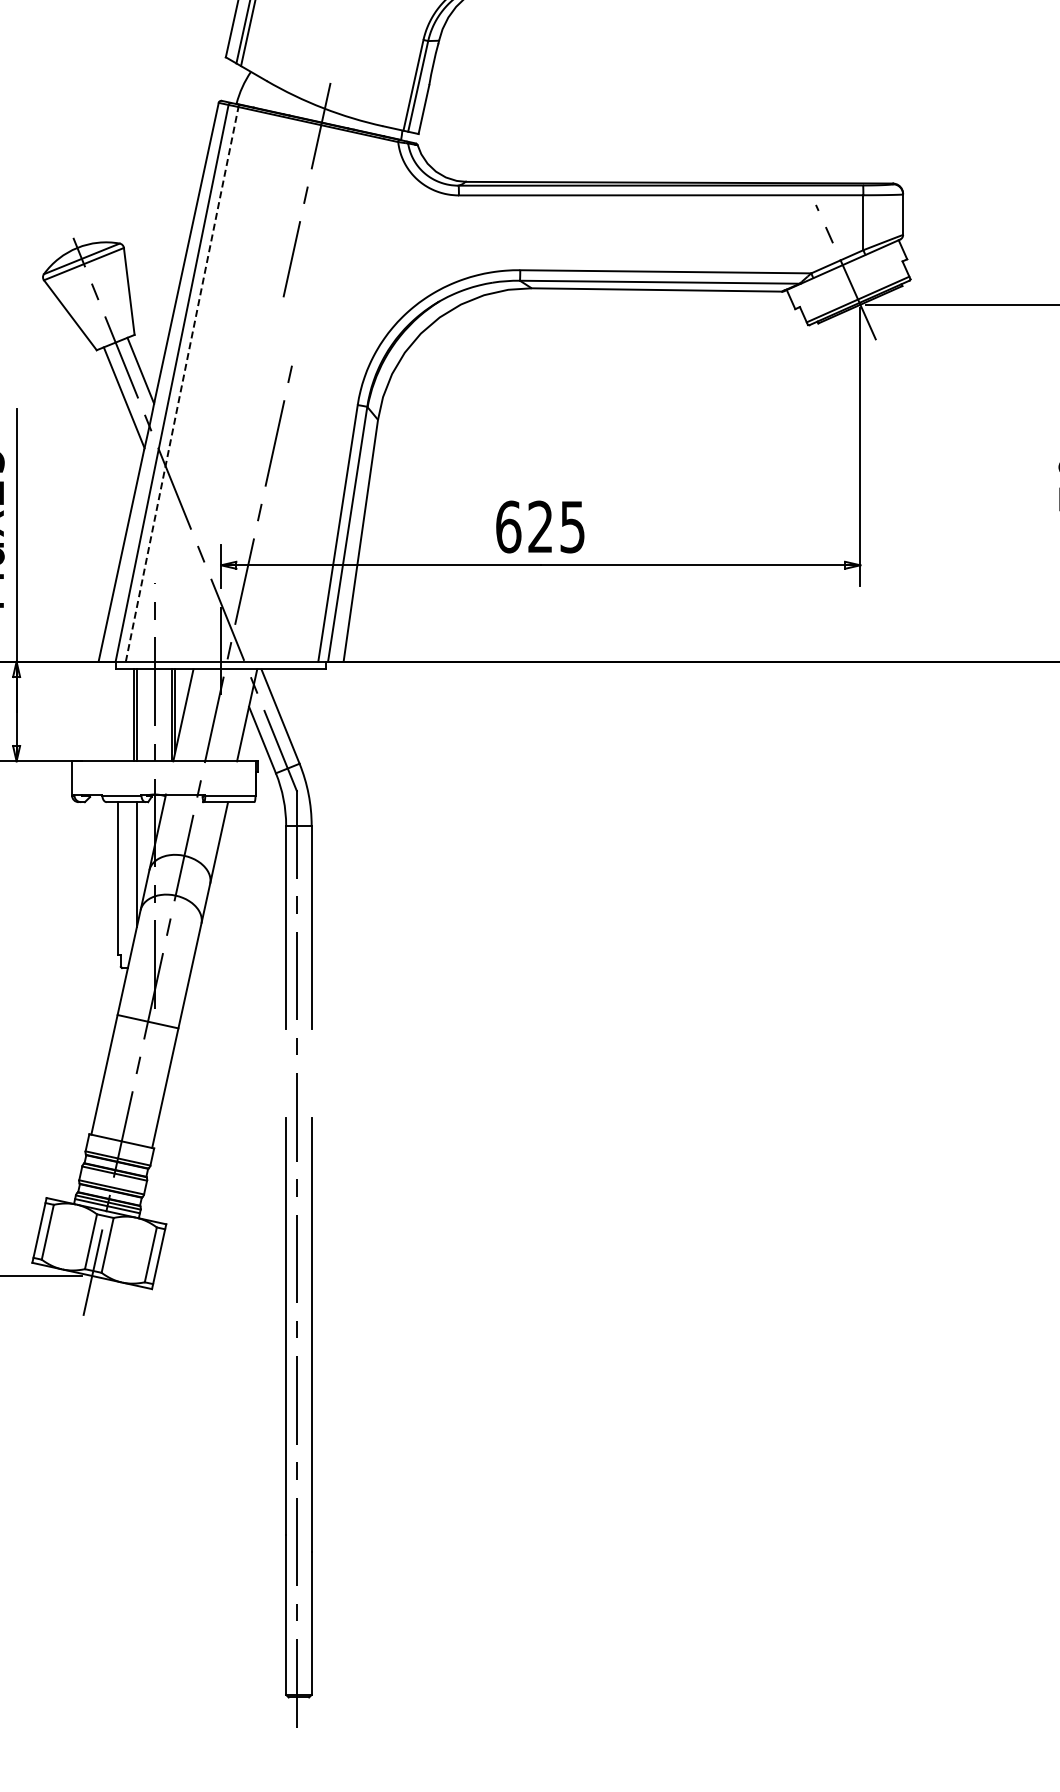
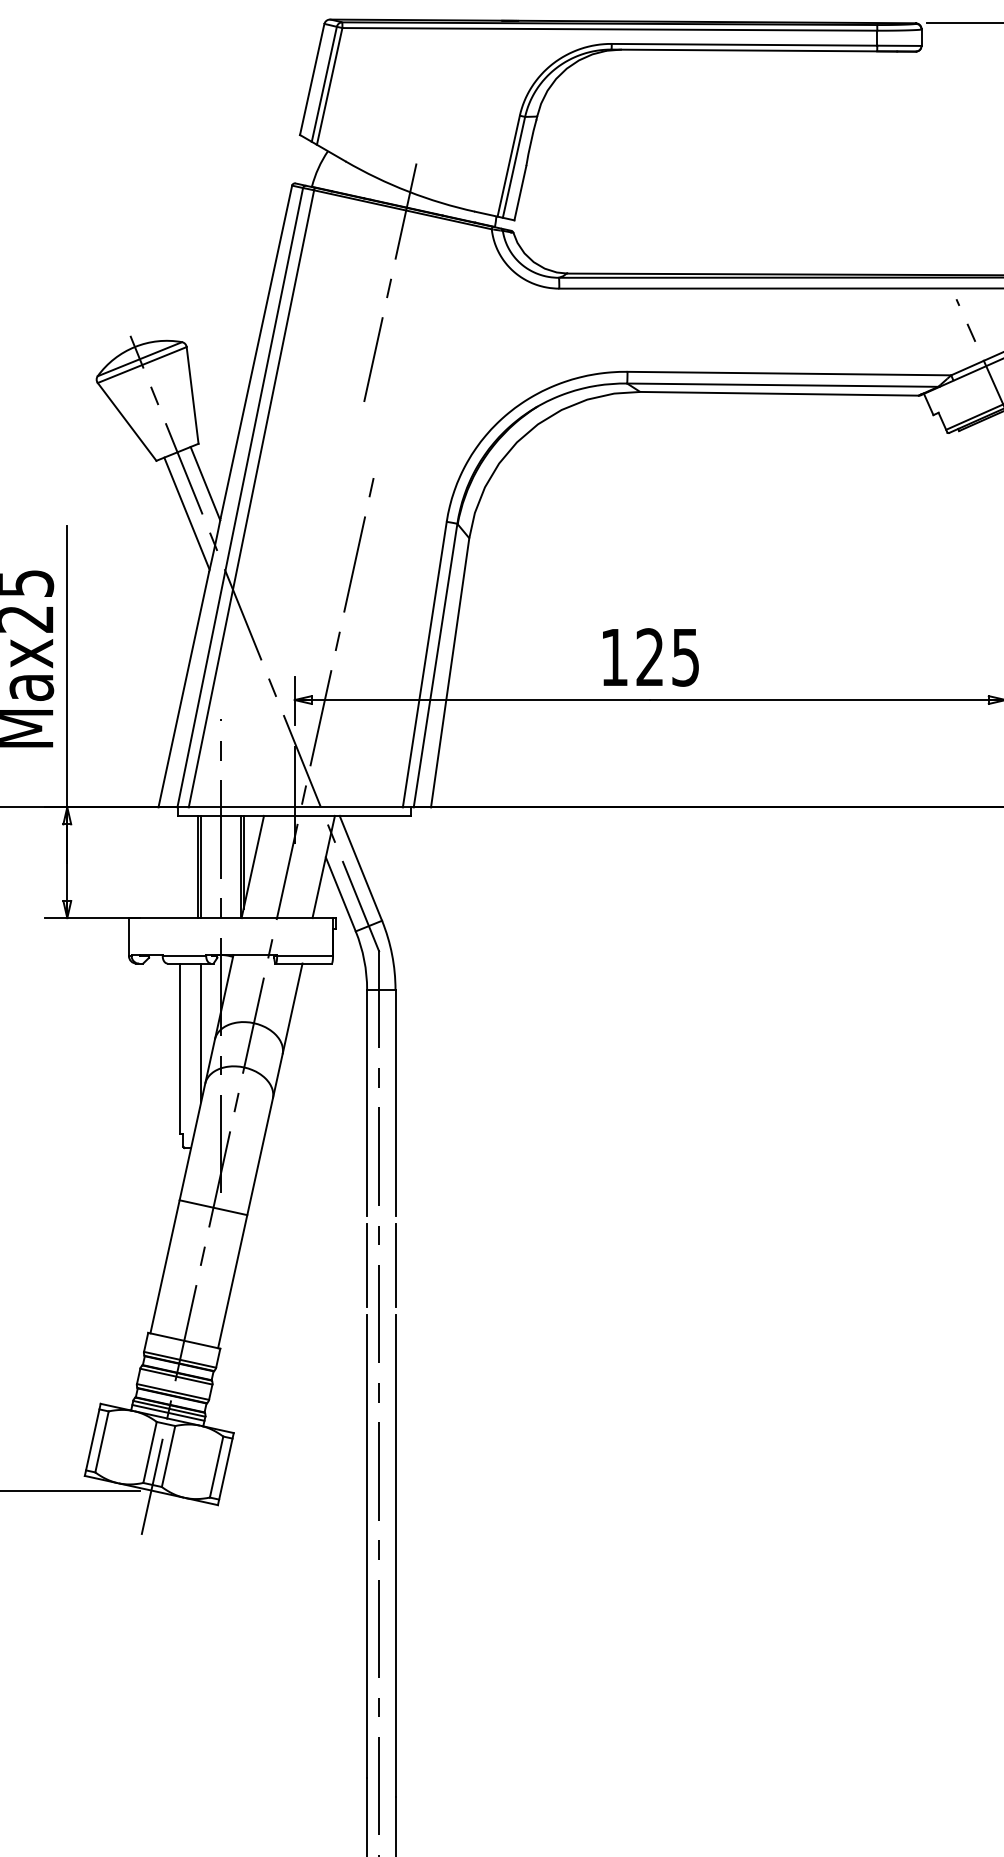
line: (182, 383) -> (251, 497), dashed -> solid
text: (508, 526) -> (614, 656), 625 -> 125
line: (286, 1073) -> (367, 1265), added
line: (311, 1073) -> (395, 1265), added

